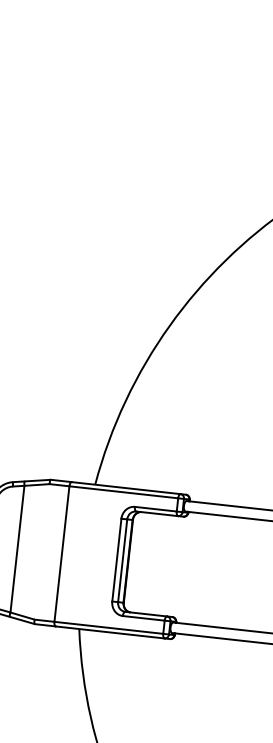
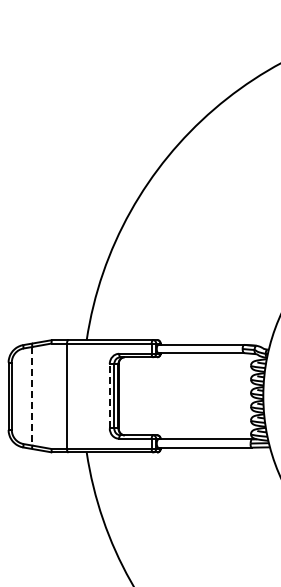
line: (17, 549) -> (32, 396), solid -> dashed
line: (116, 559) -> (109, 395), solid -> dashed

